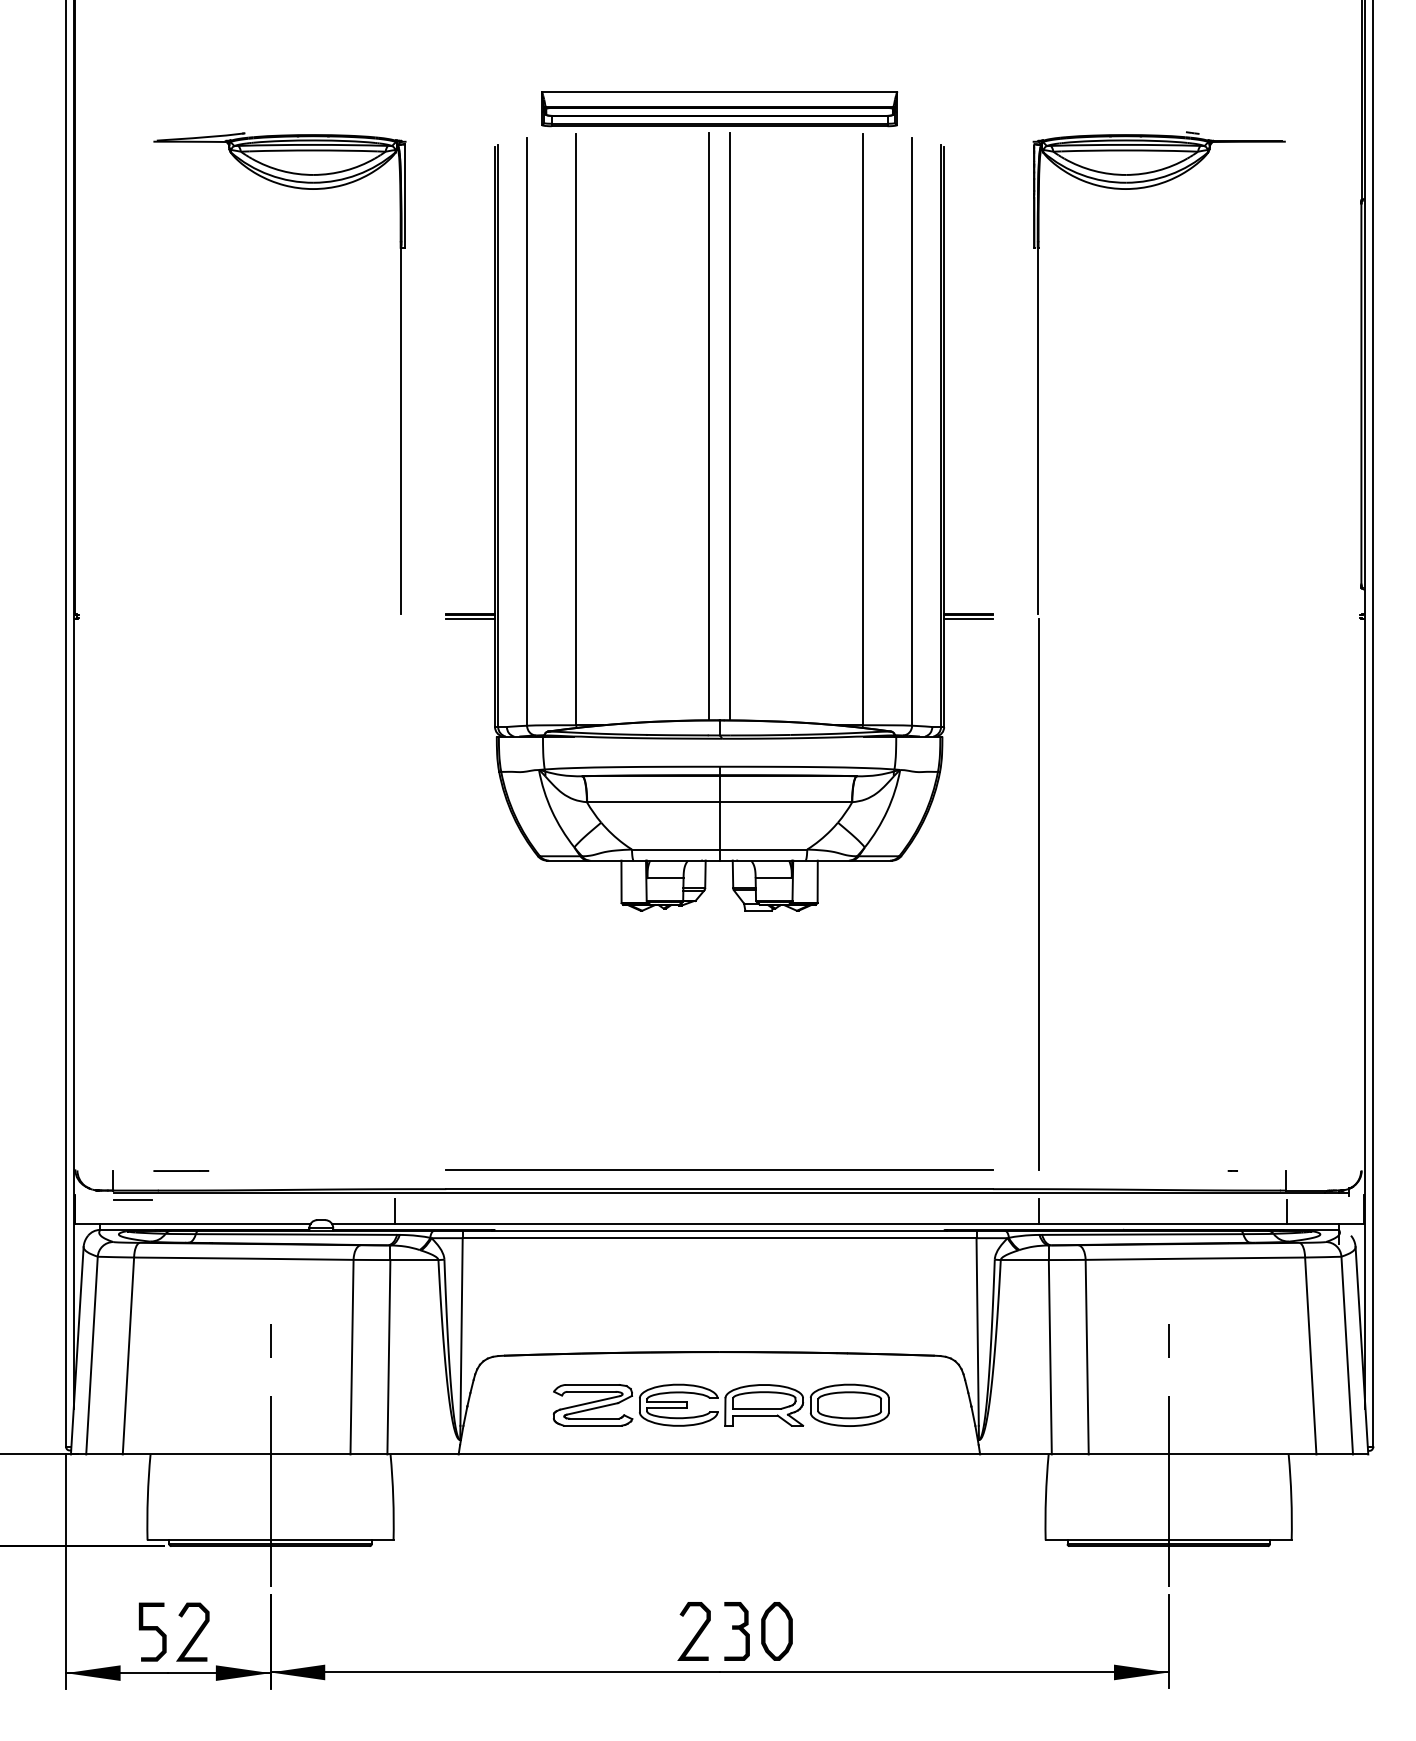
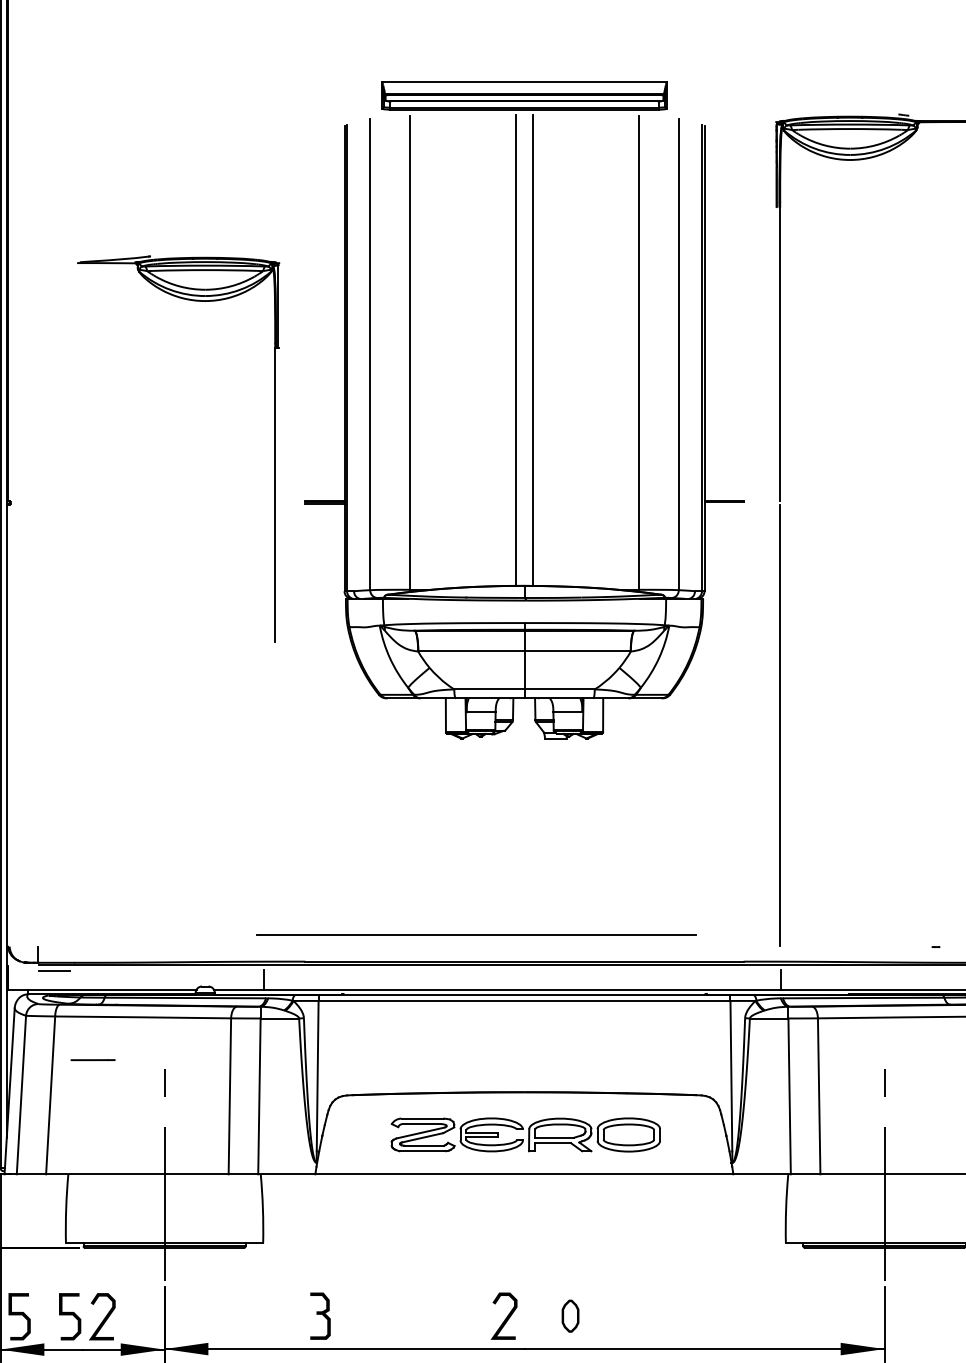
part: (400, 373) -> (275, 448), moved
line: (968, 618) -> (724, 504), removed
line: (719, 1169) -> (476, 934), moved
line: (181, 1170) -> (93, 1059), moved
curve: (89, 1630) -> (19, 1315), added
part: (736, 1631) -> (320, 1316), moved
part: (776, 1631) -> (570, 1316), size x0.7

